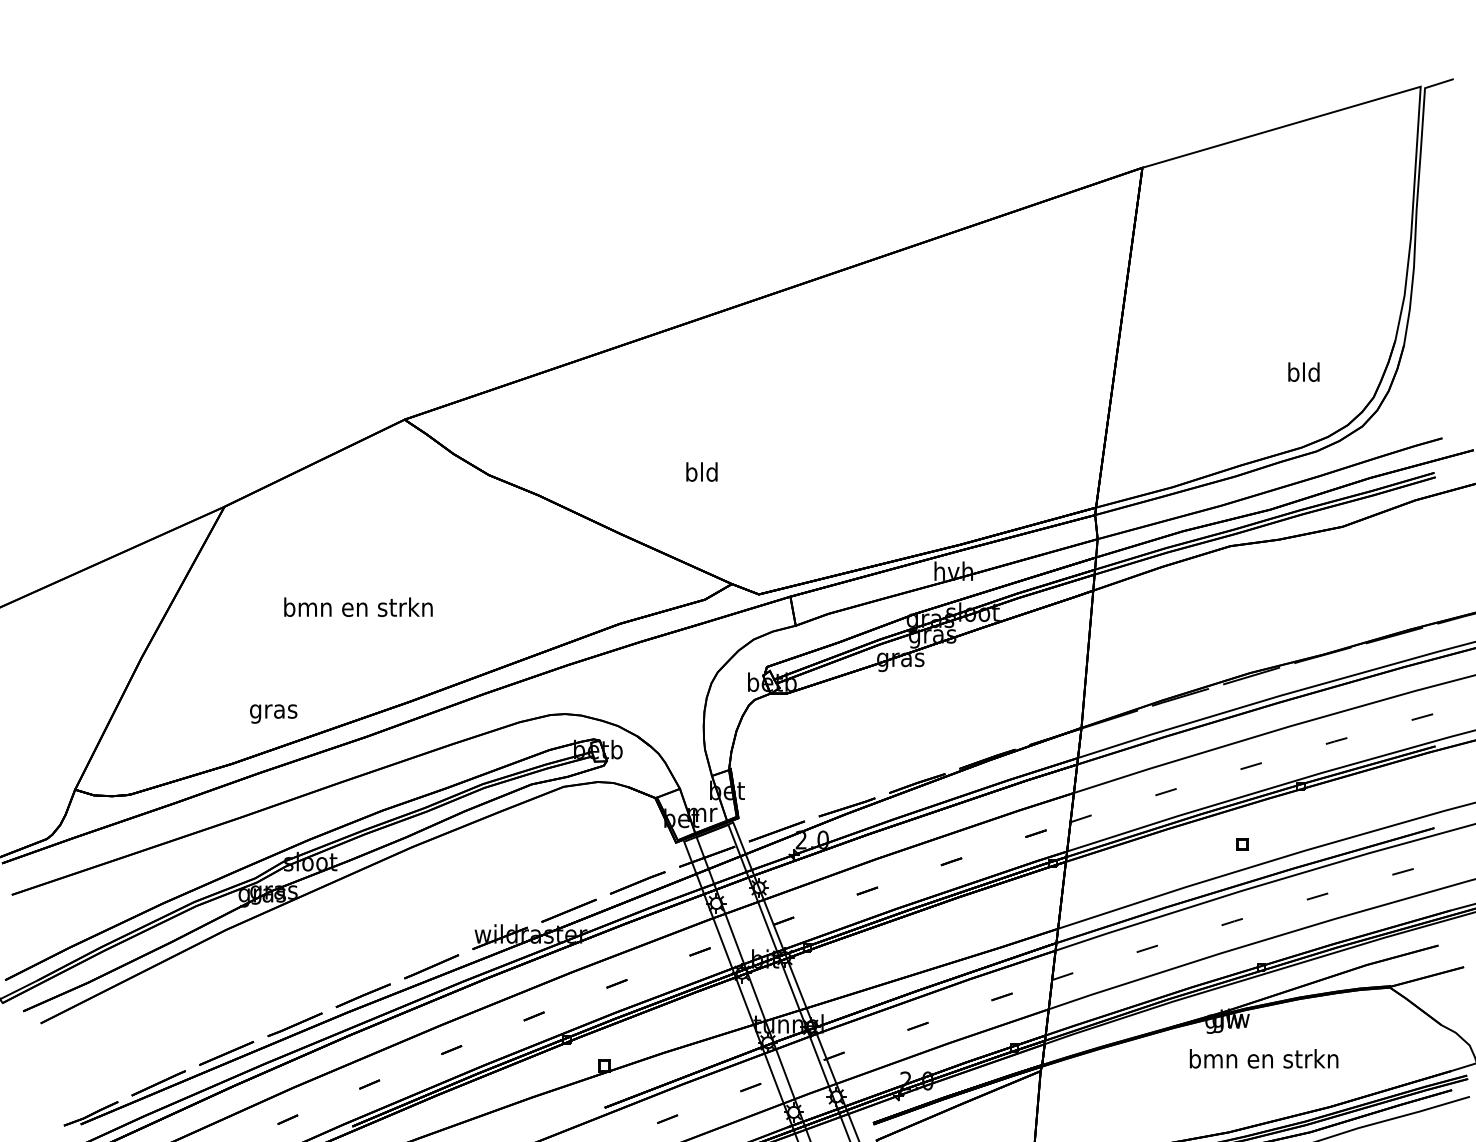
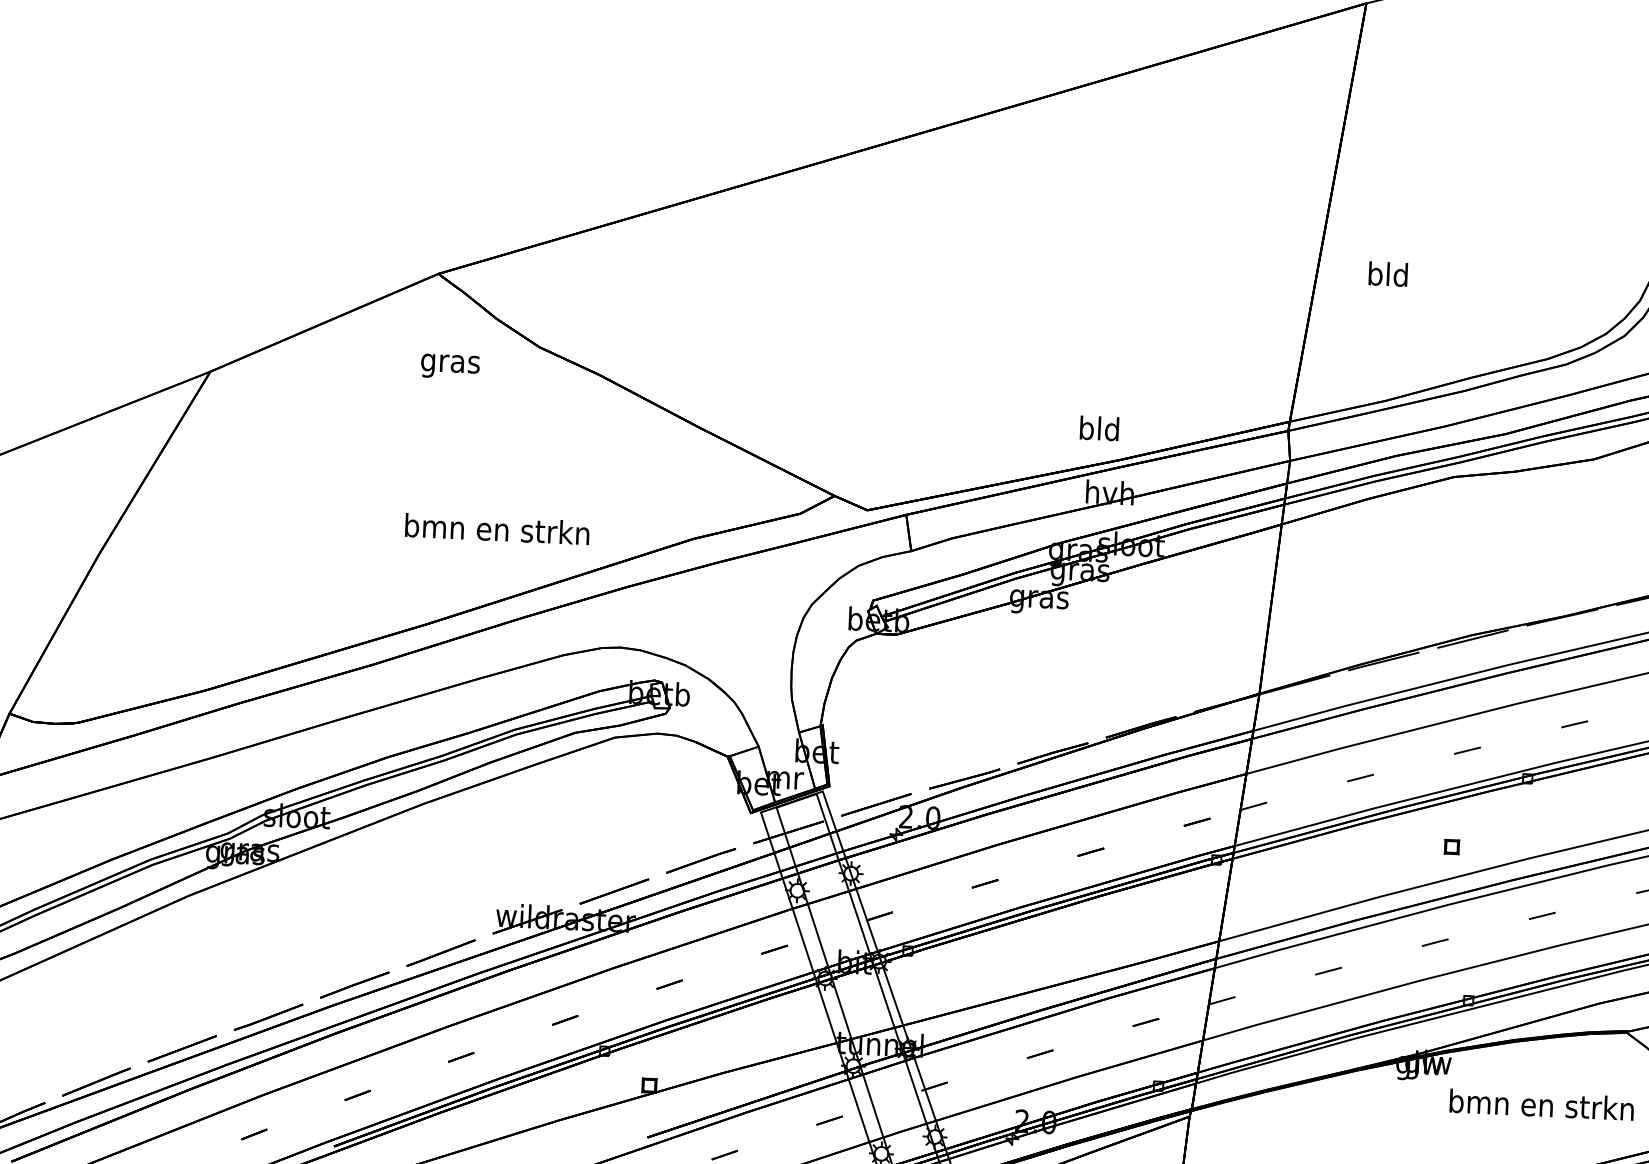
text: (1303, 371) -> (1387, 273), moved
text: (701, 471) -> (1099, 427), moved
text: (358, 606) -> (497, 528), moved
text: (273, 713) -> (450, 366), moved
text: (1263, 1058) -> (1541, 1104), moved

